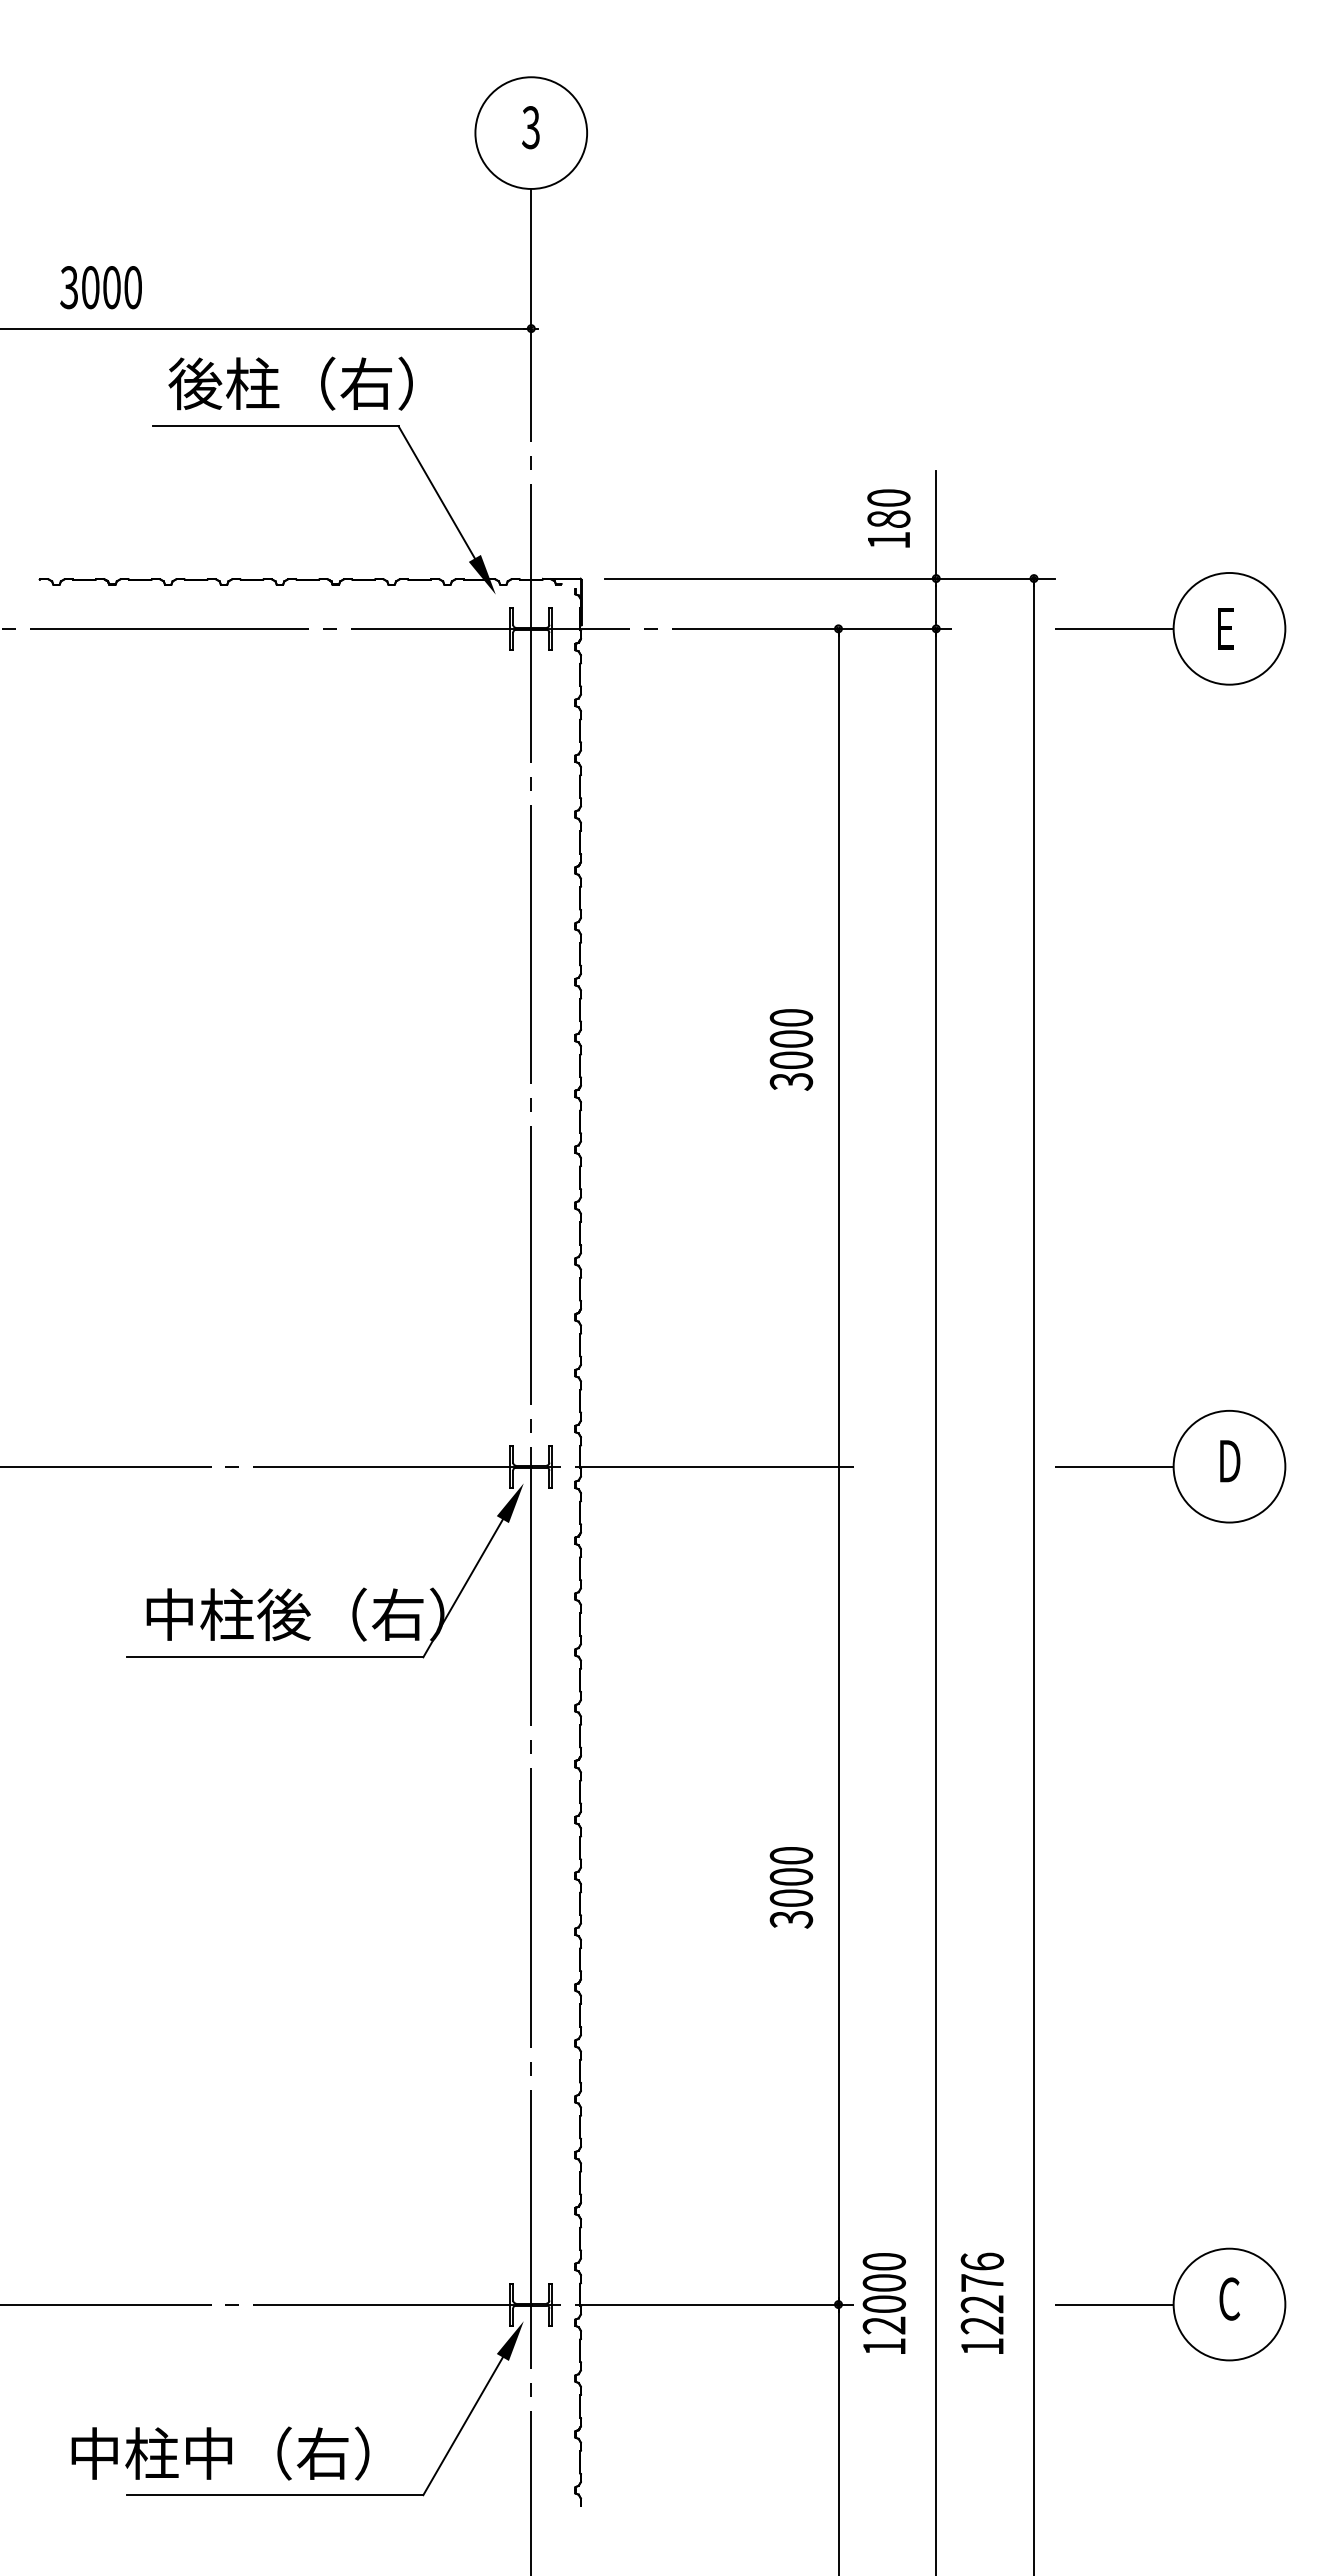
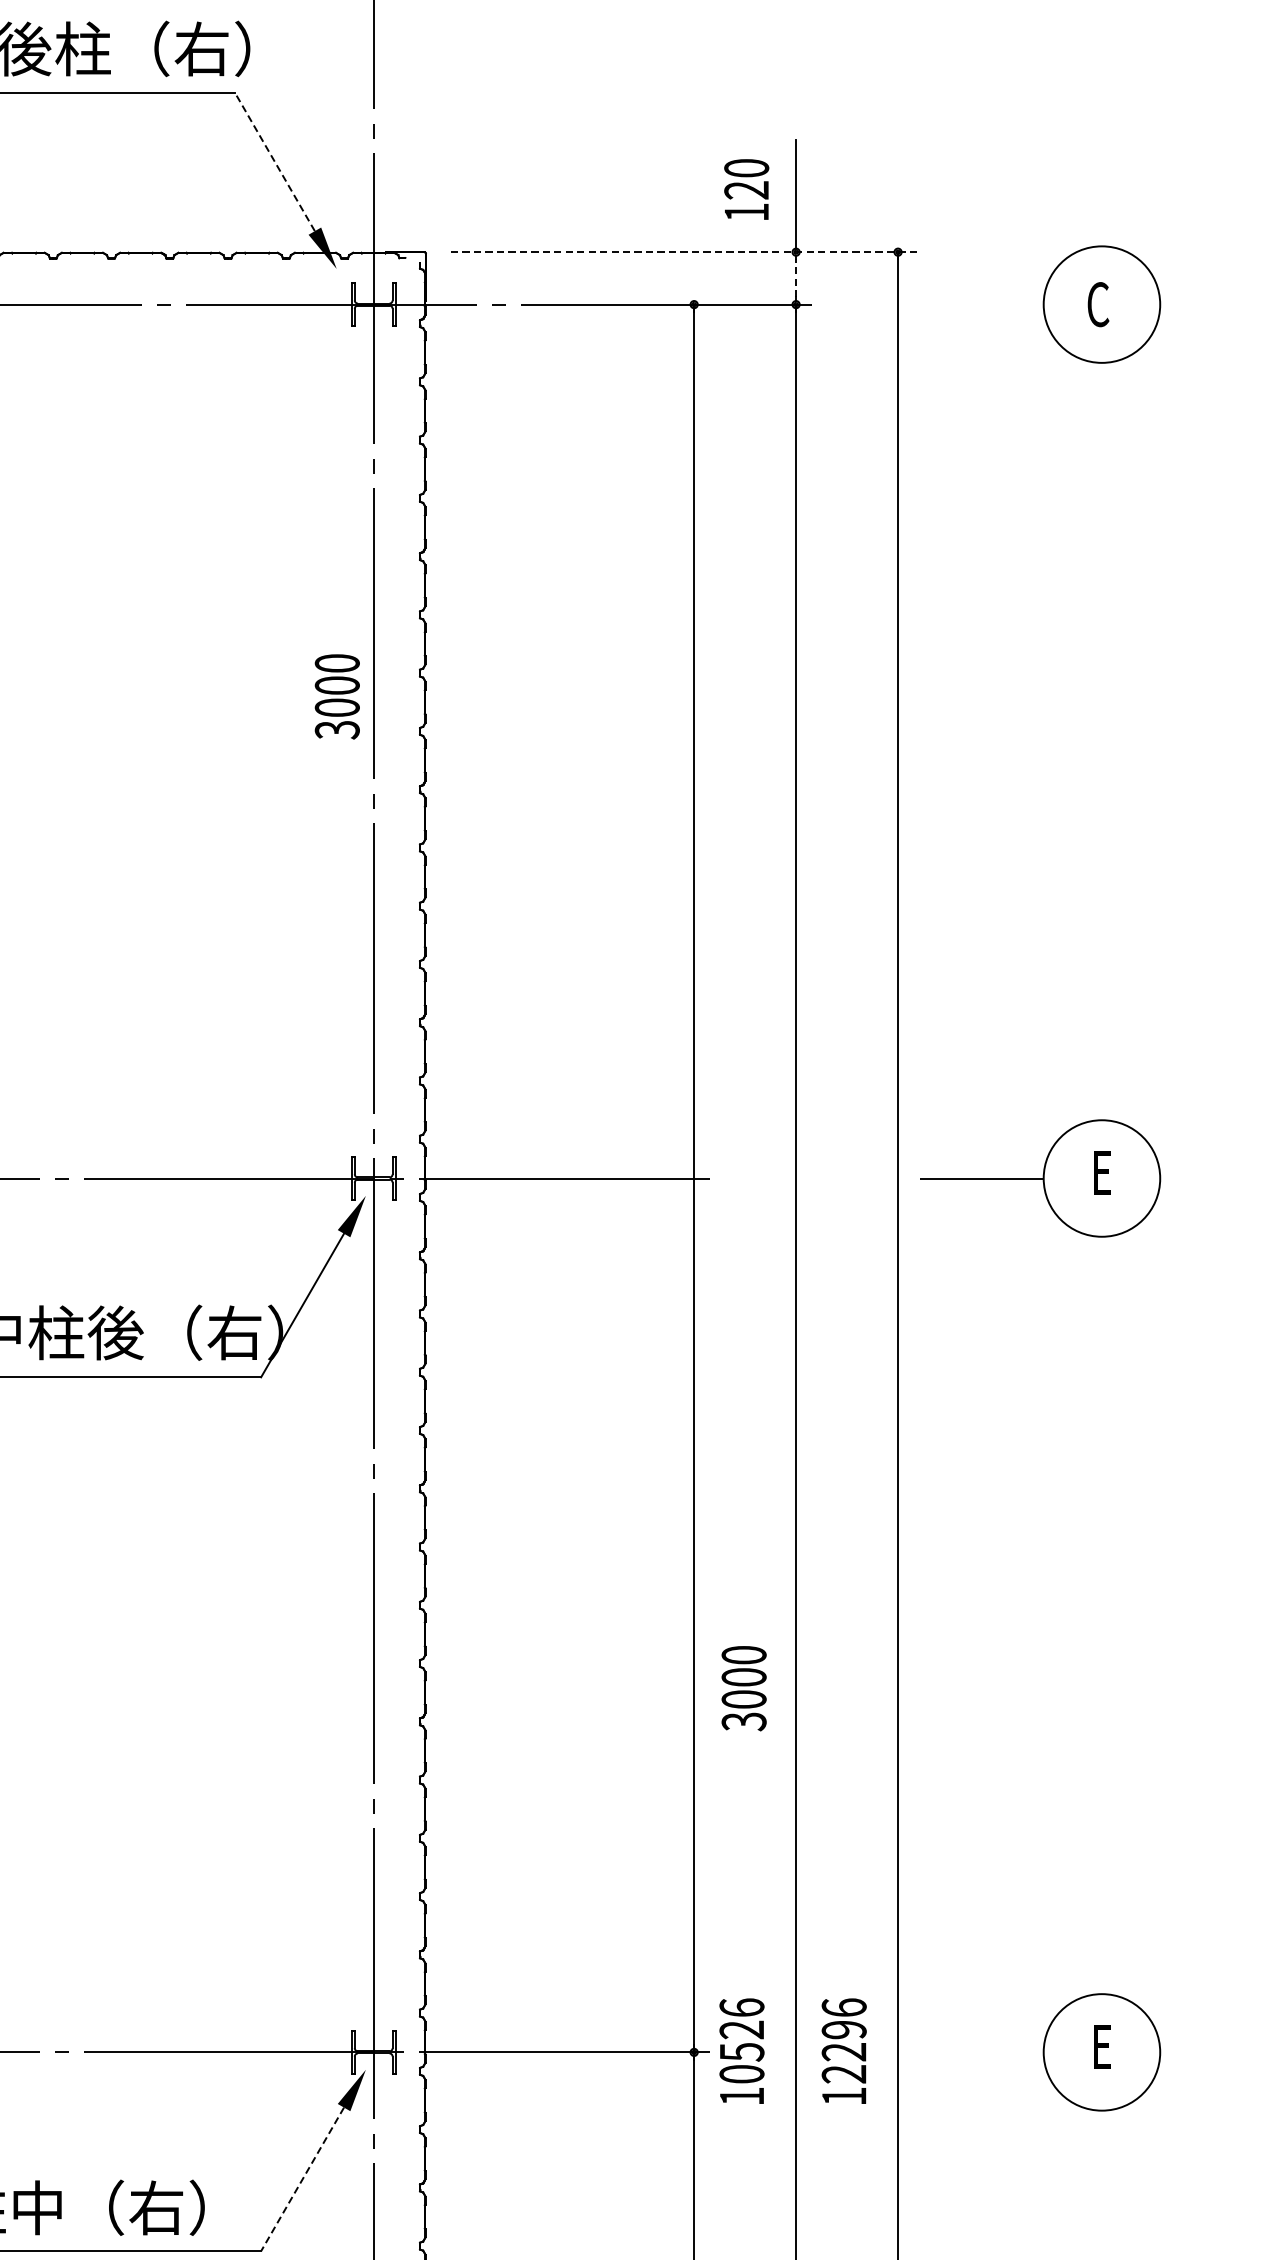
line: (436, 491) -> (274, 161), solid -> dashed
text: (888, 519) -> (746, 190), 180 -> 120
line: (830, 578) -> (685, 252), solid -> dashed
line: (936, 603) -> (796, 278), solid -> dashed
line: (1113, 628) -> (980, 304), removed
text: (1226, 628) -> (1098, 304), E -> C
text: (791, 1049) -> (337, 696), moved
text: (1230, 1461) -> (1103, 1173), D -> E
text: (791, 1887) -> (744, 1688), moved
text: (982, 2282) -> (844, 2029), 12276 -> 12296
text: (883, 2293) -> (741, 2040), 12000 -> 10526
text: (1229, 2298) -> (1101, 2046), C -> E
line: (1113, 2304) -> (980, 2052), removed
line: (462, 2426) -> (301, 2179), solid -> dashed

